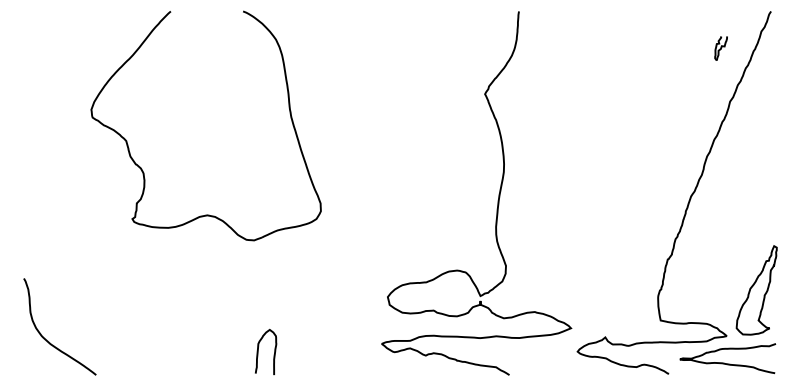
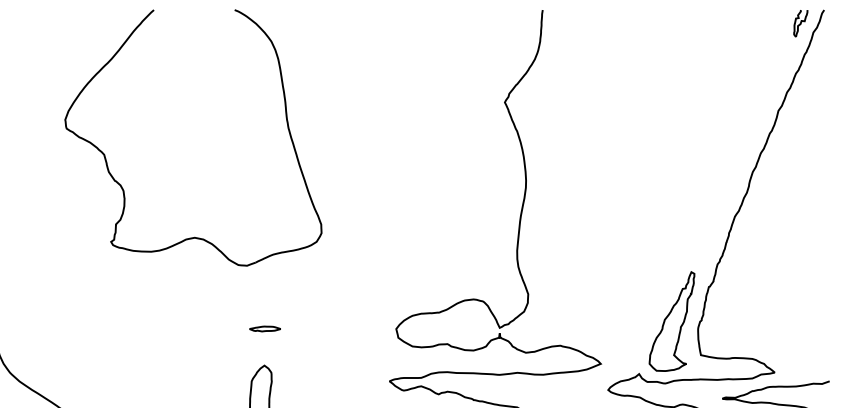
part: (720, 48) -> (800, 23), moved
part: (756, 290) -> (671, 321), moved
part: (270, 297) -> (265, 329), added

